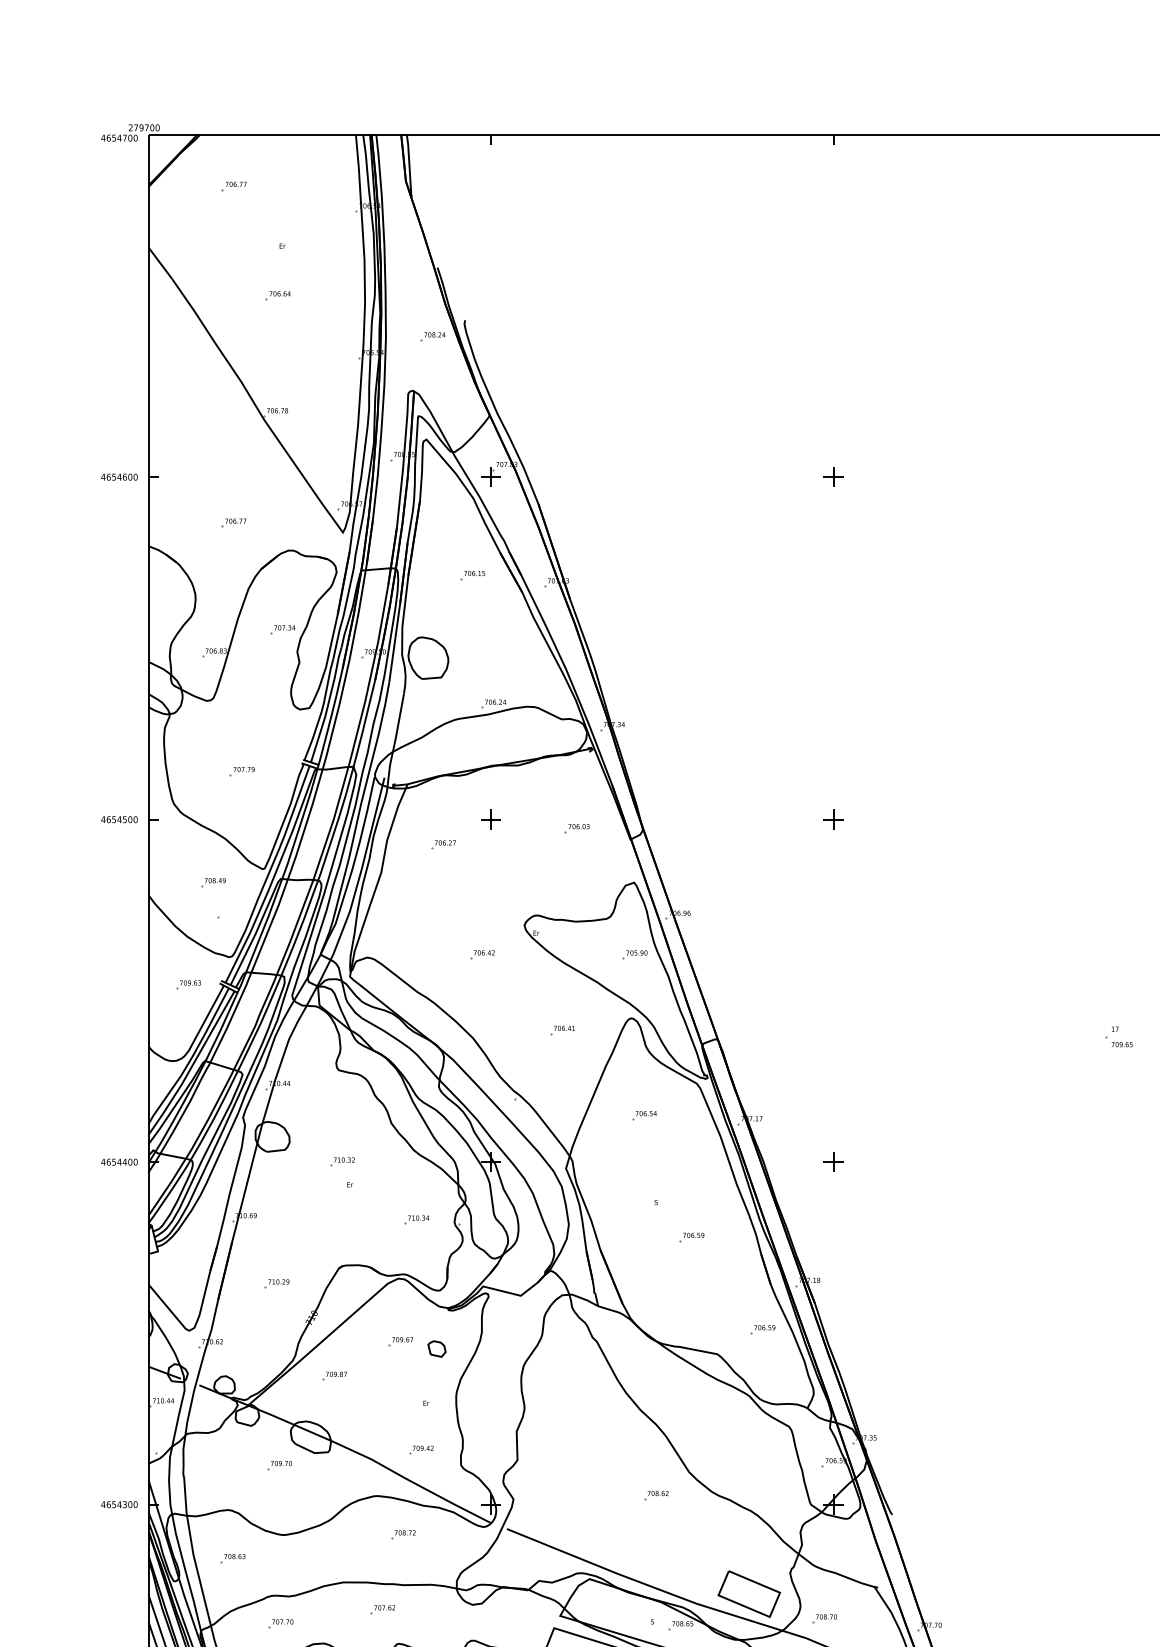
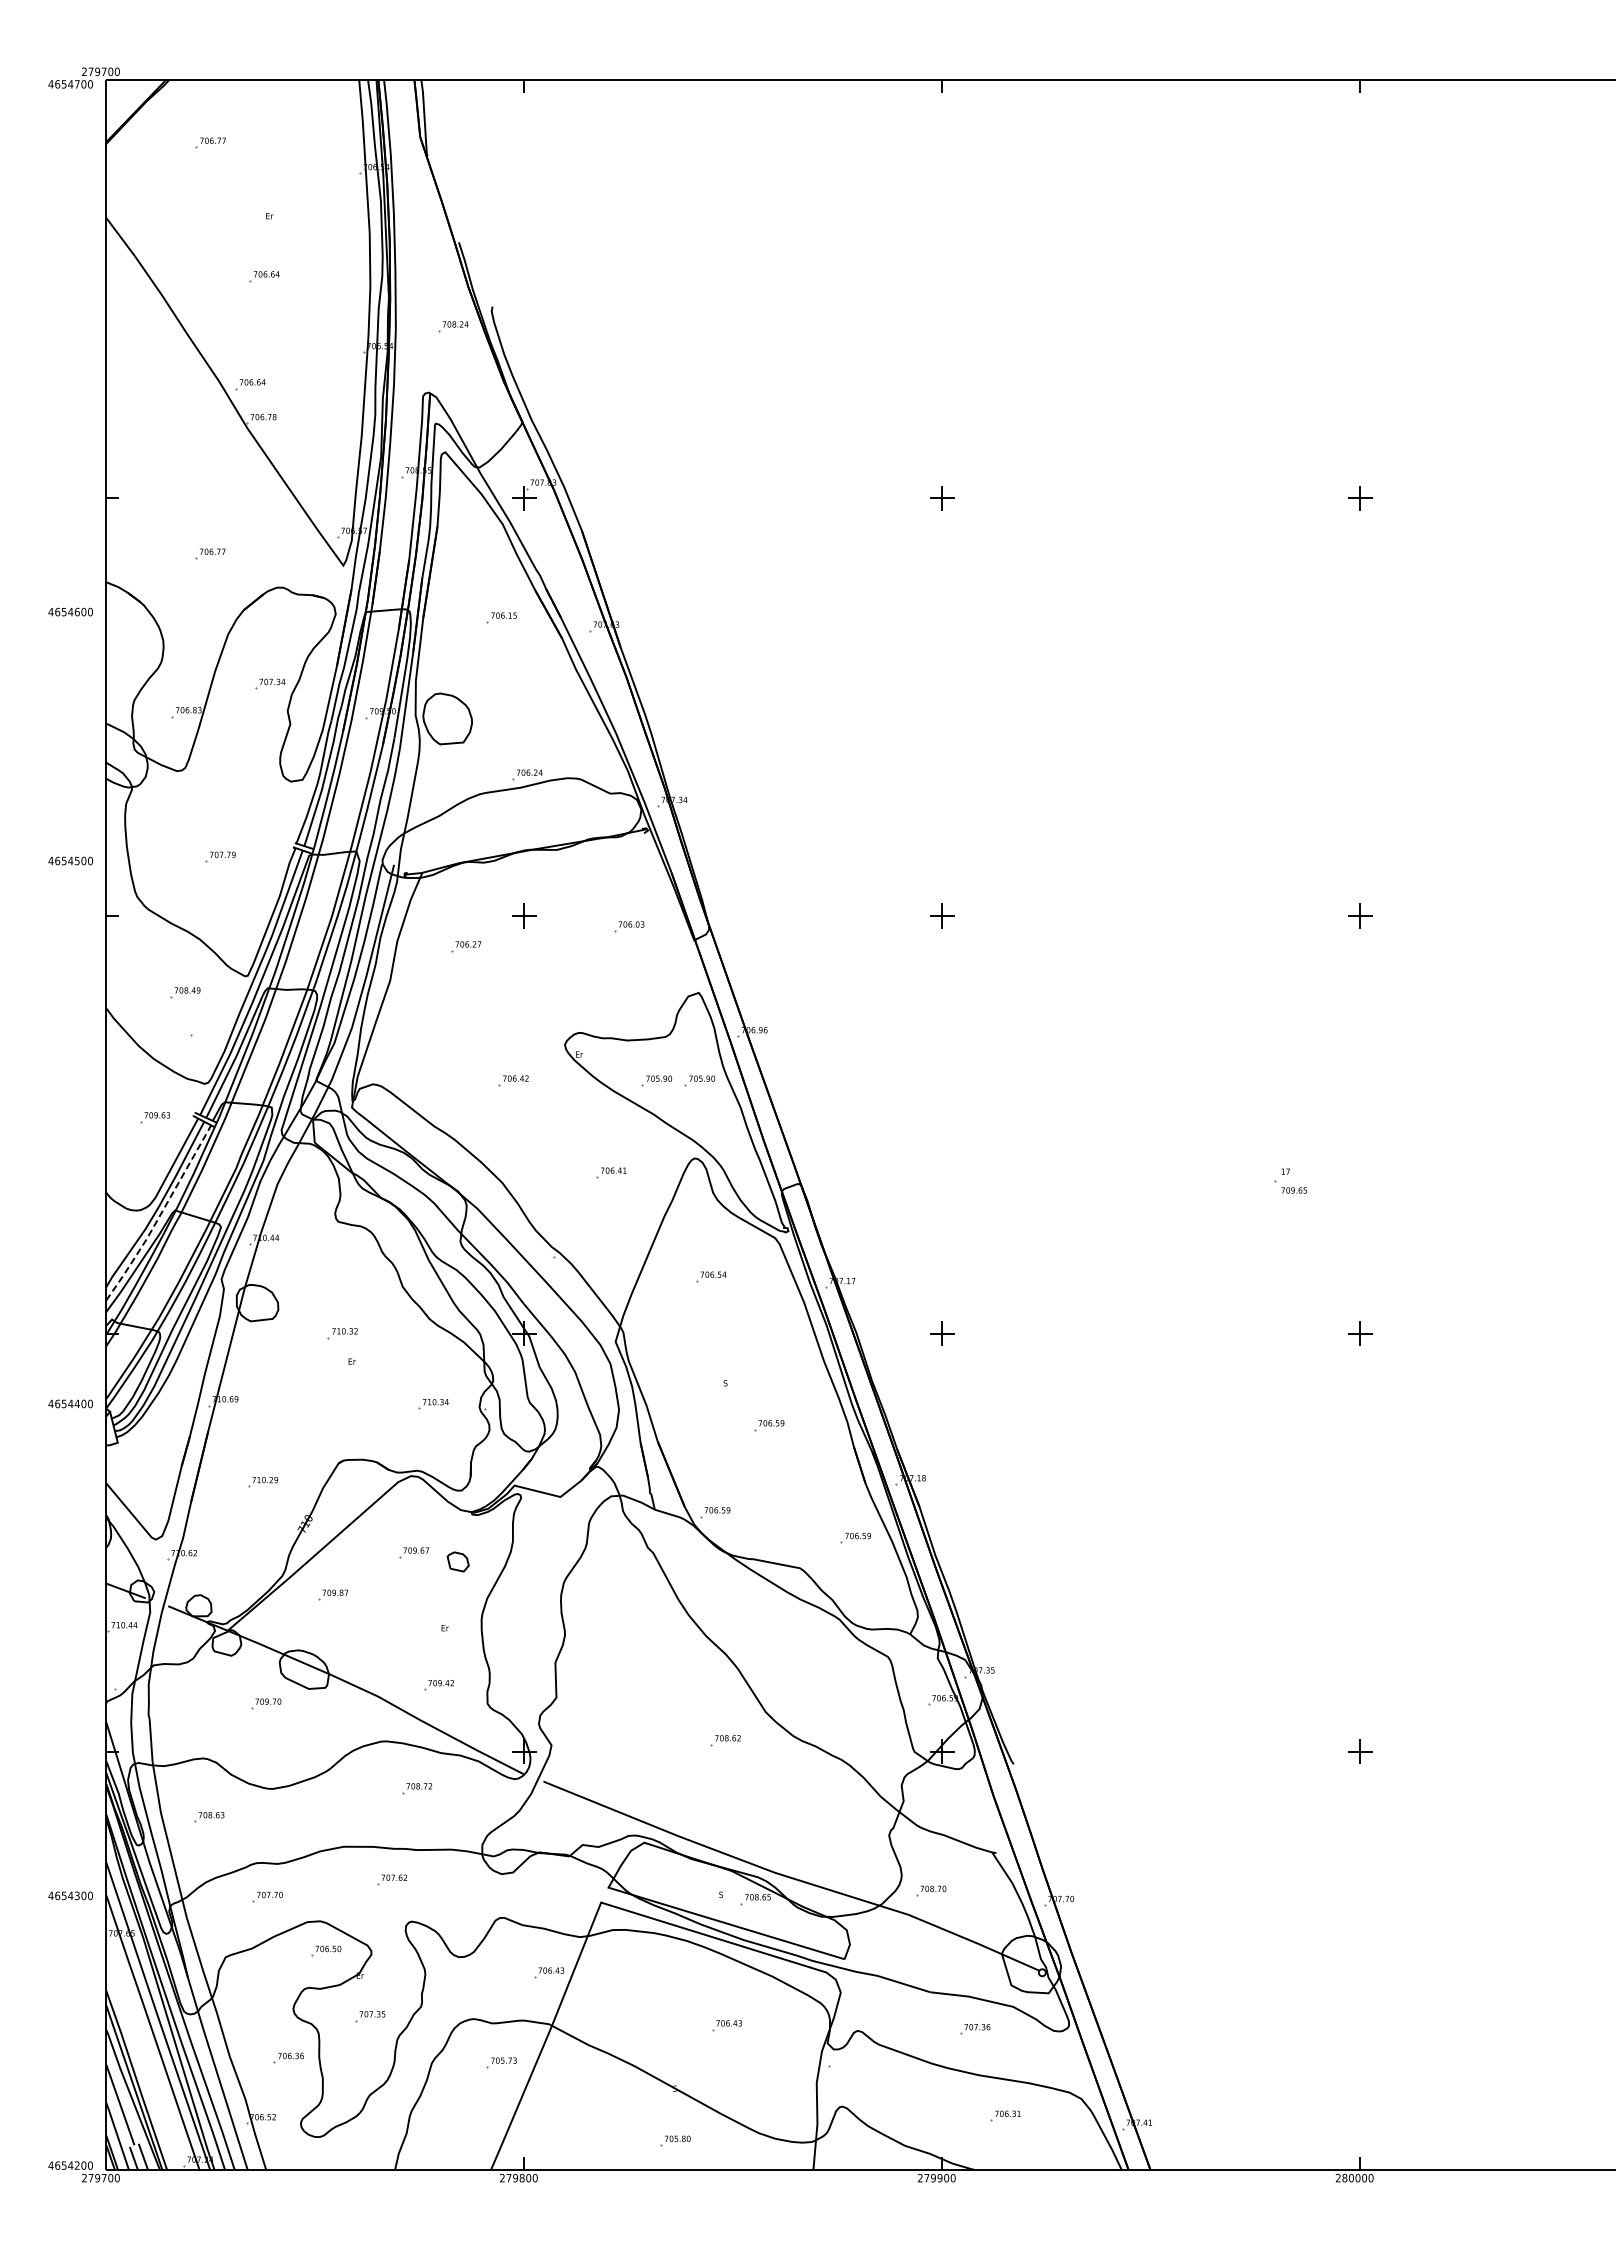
part: (266, 384) -> (250, 384), added
text: (119, 476) -> (70, 611), moved
text: (119, 819) -> (70, 860), moved
part: (599, 954) -> (656, 1080), added
line: (193, 1065) -> (160, 1215), solid -> dashed
text: (119, 1161) -> (70, 1403), moved
part: (647, 1308) -> (715, 1512), added
text: (119, 1504) -> (70, 1895), moved
part: (748, 1593) -> (838, 1860), removed

